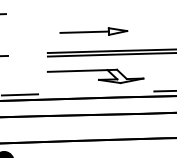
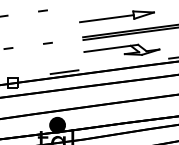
part: (93, 30) -> (116, 16), size x1.43

